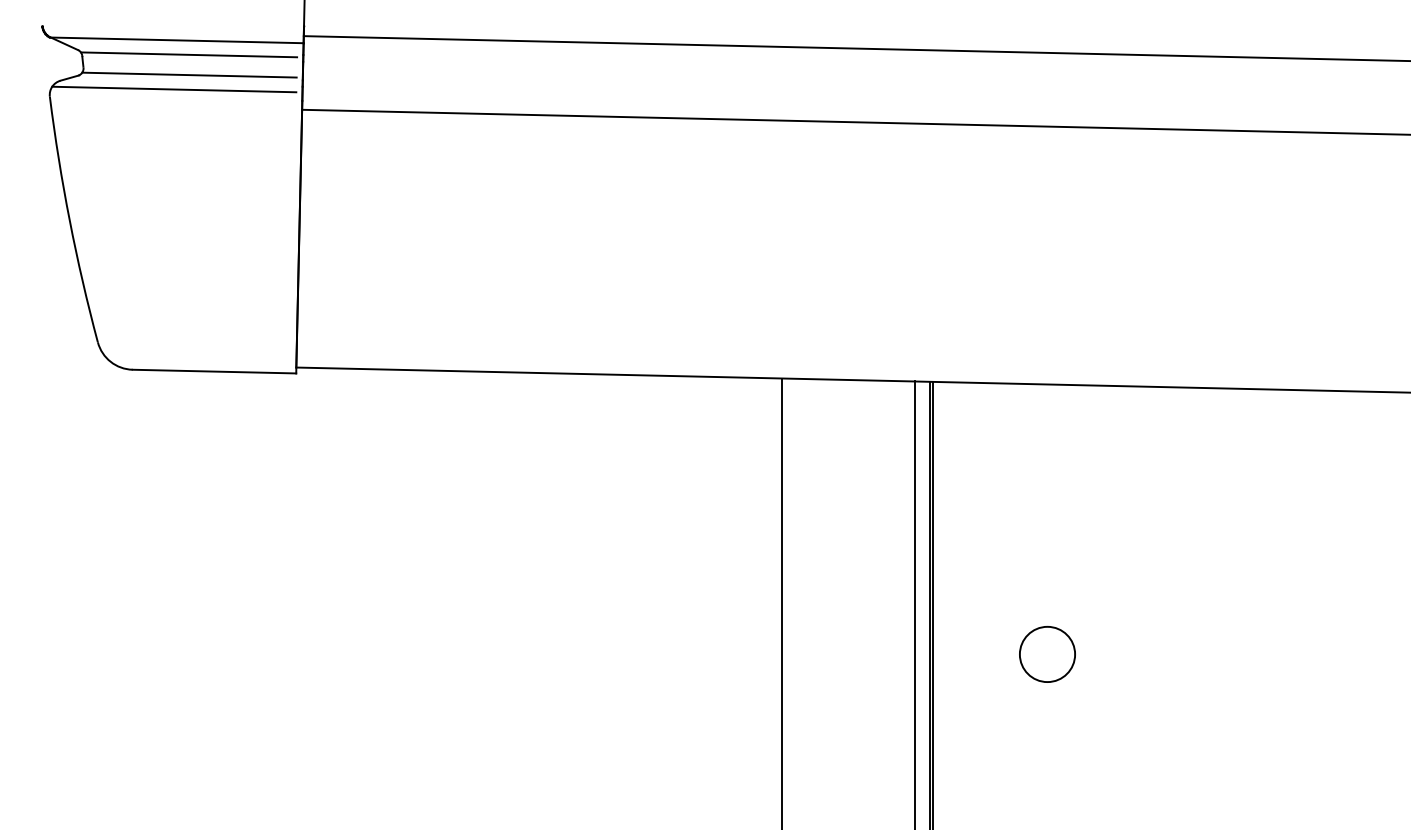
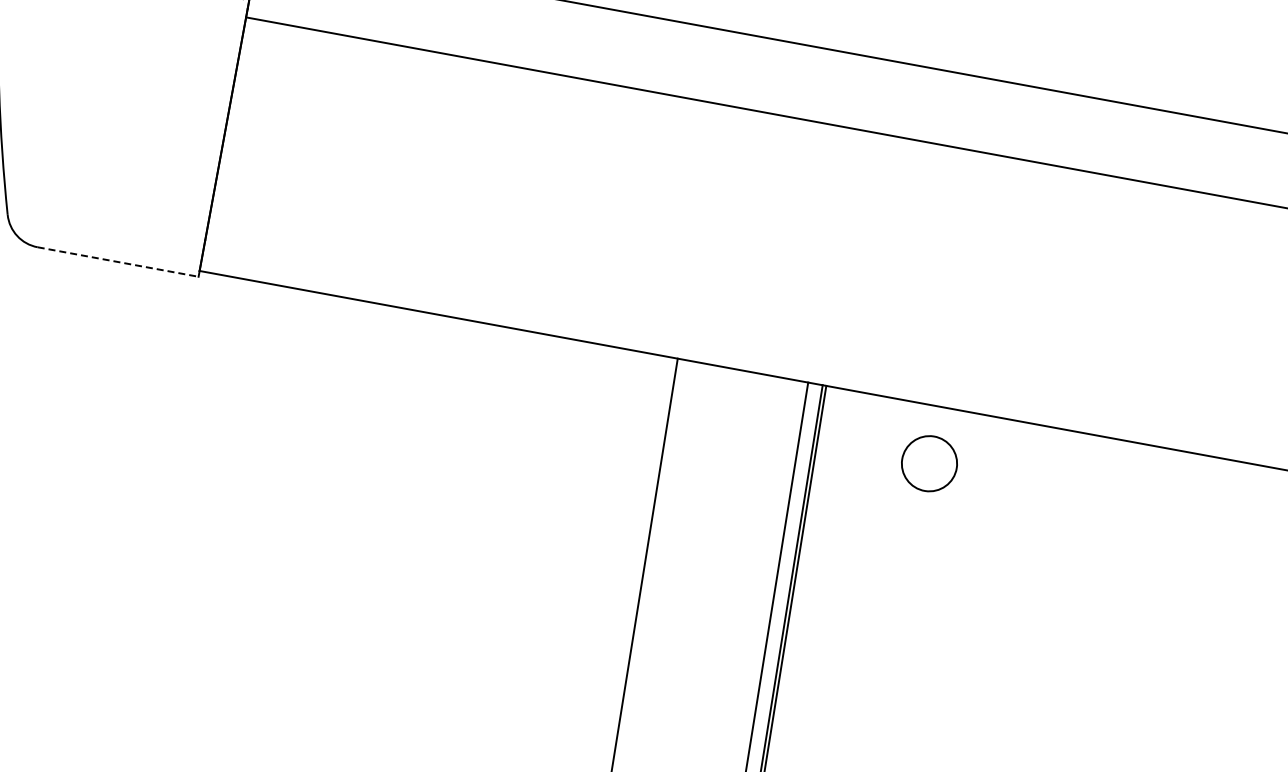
line: (214, 371) -> (118, 261), solid -> dashed
circle: (1047, 654) -> (929, 463), moved

